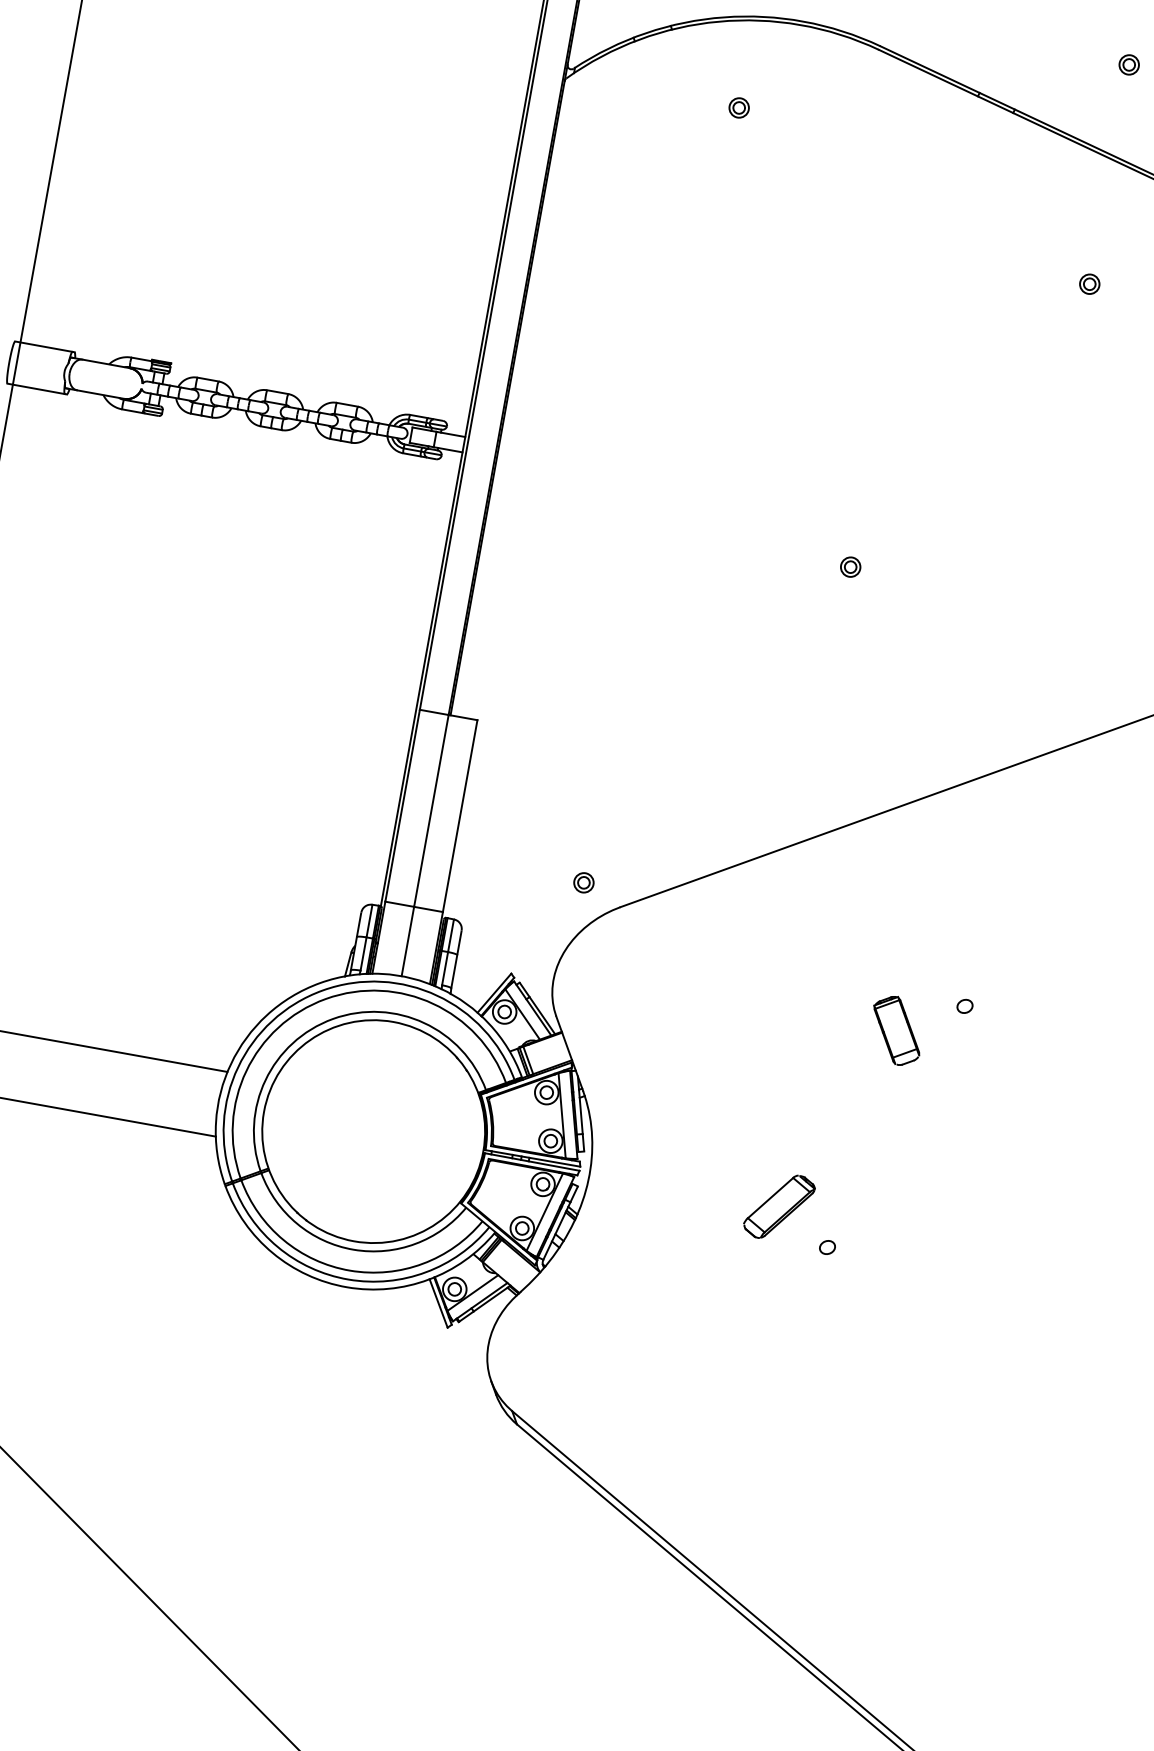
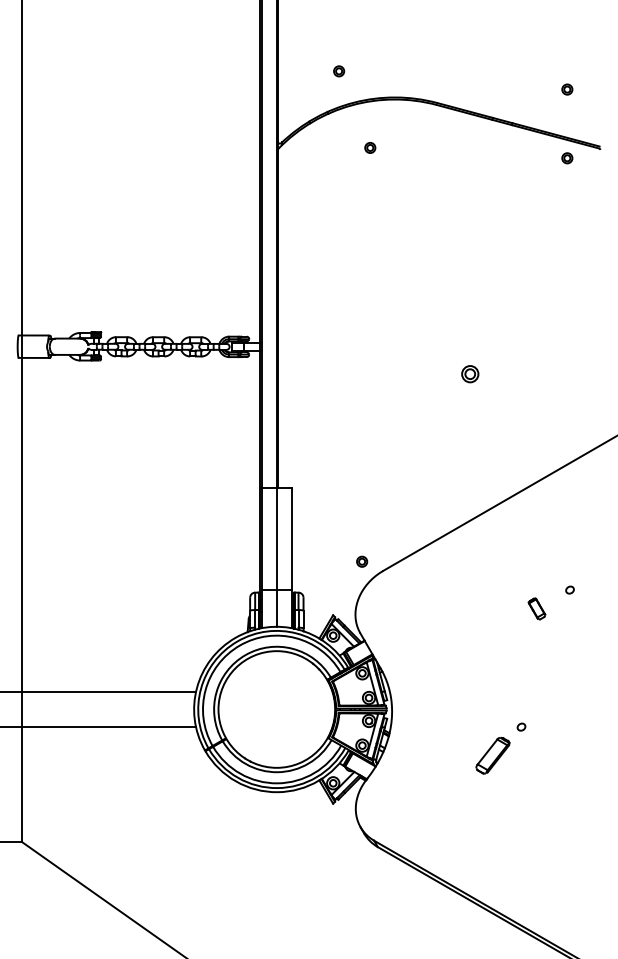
part: (1089, 284) -> (567, 158), moved
part: (850, 567) -> (470, 374), size x1.6
part: (895, 1029) -> (536, 608), size x0.6
part: (778, 1206) -> (492, 755), moved

